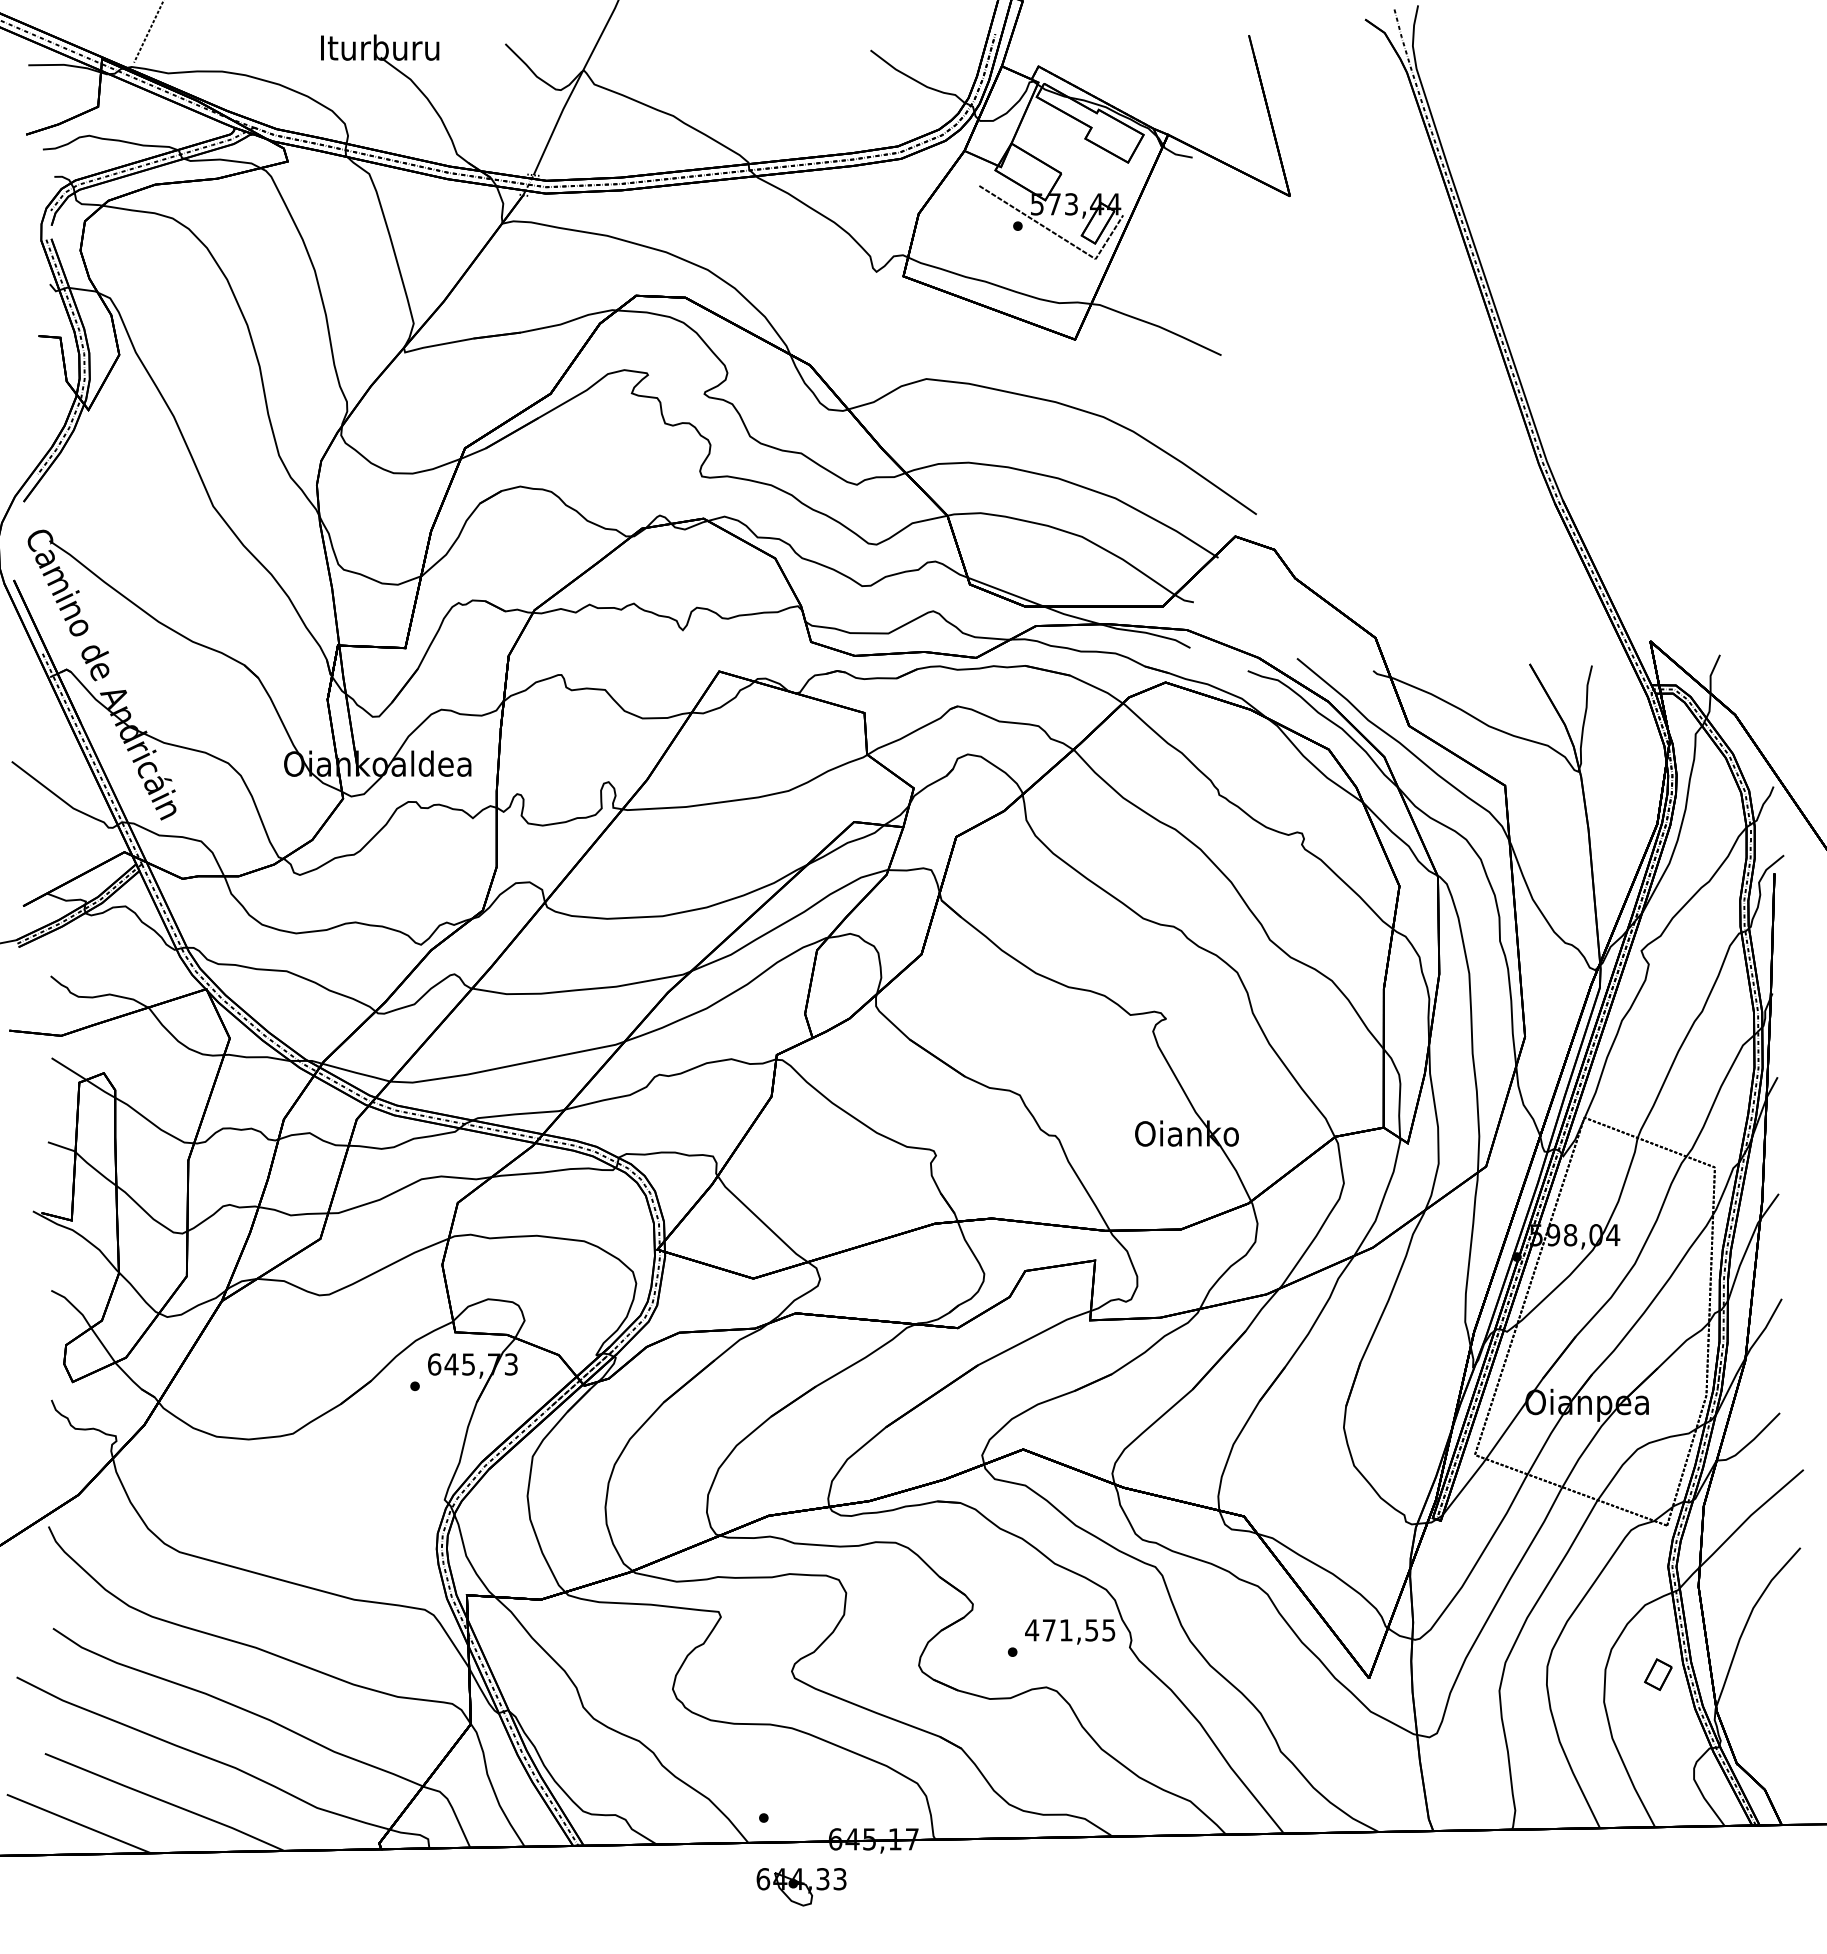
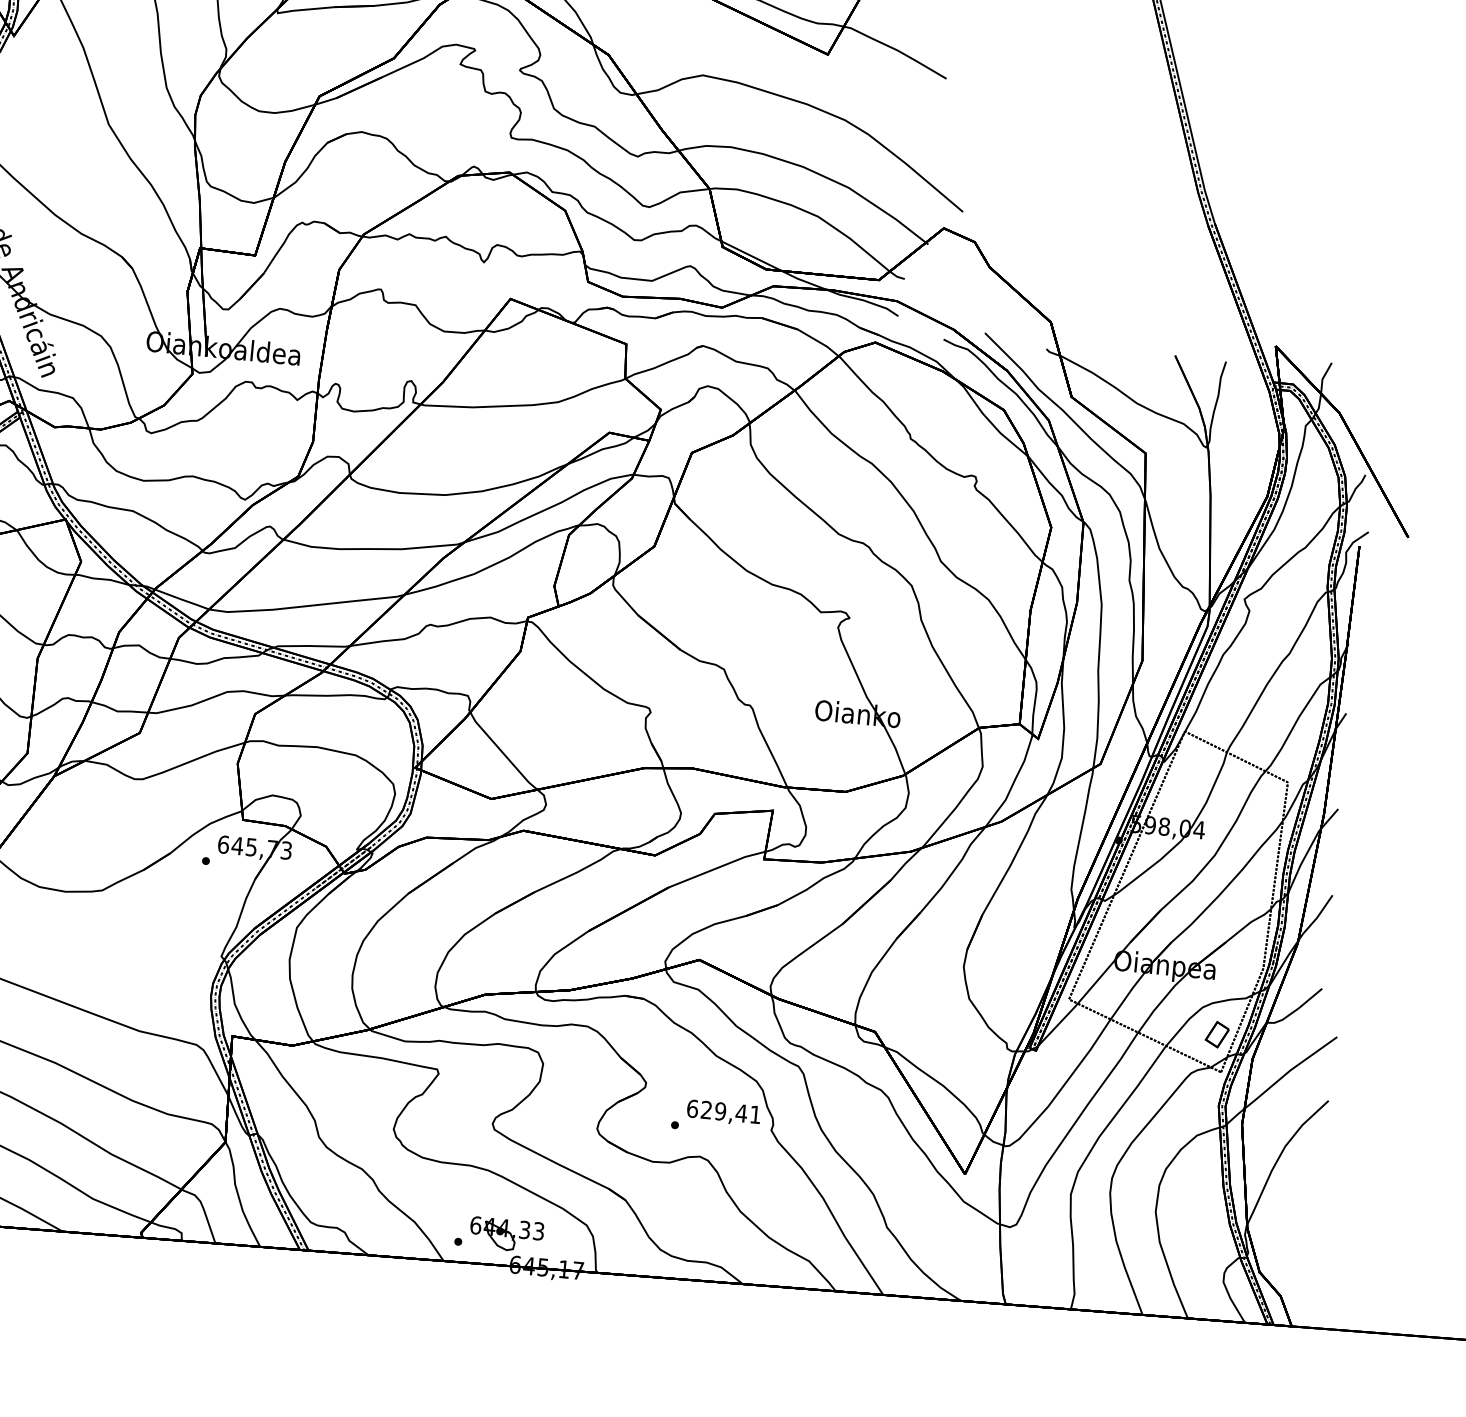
text: (1070, 1630) -> (724, 1111), 471,55 -> 629,41
part: (1658, 1674) -> (1217, 1034), moved
part: (801, 1887) -> (506, 1235), moved

